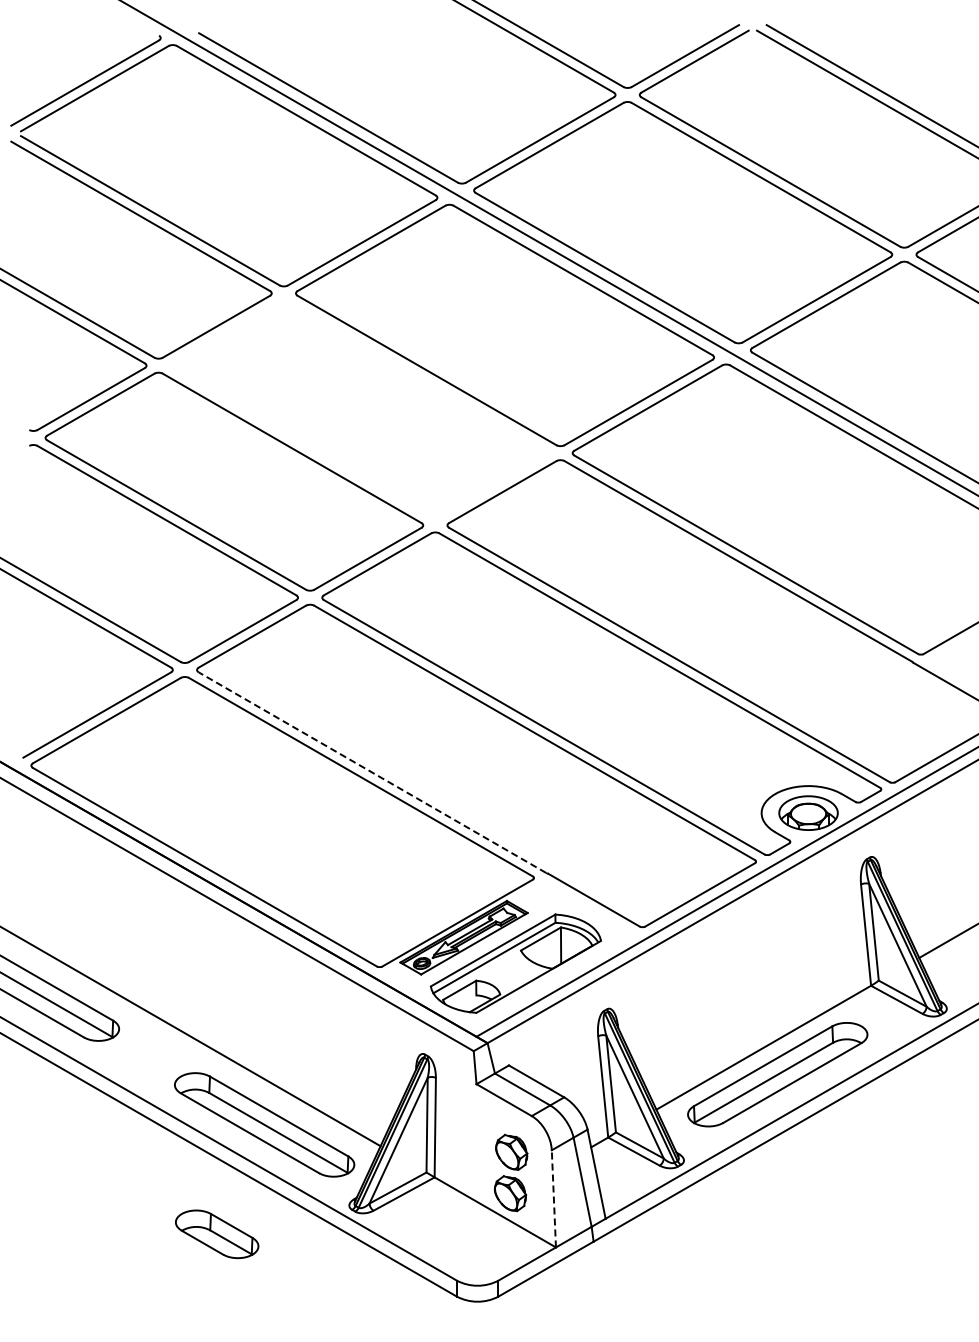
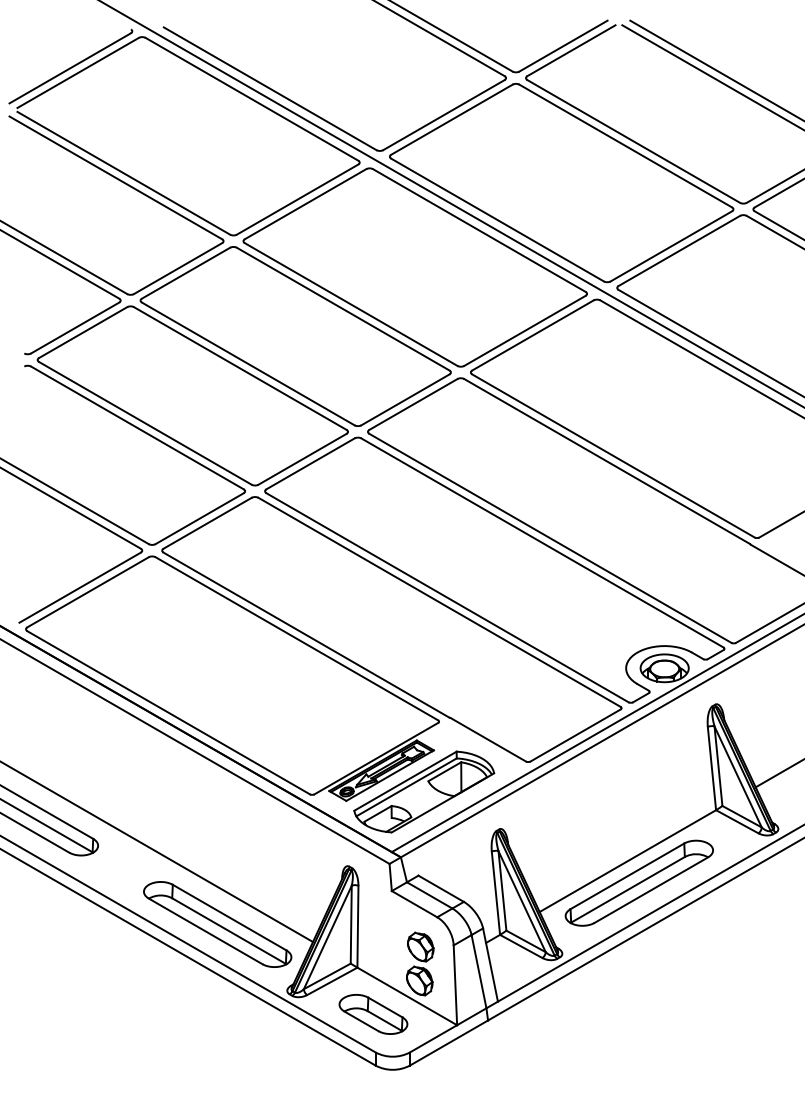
part: (359, 409) -> (295, 336), added
line: (372, 772) -> (306, 634), dashed -> solid
line: (553, 1198) -> (455, 984), dashed -> solid
part: (217, 1234) -> (373, 1014), moved

